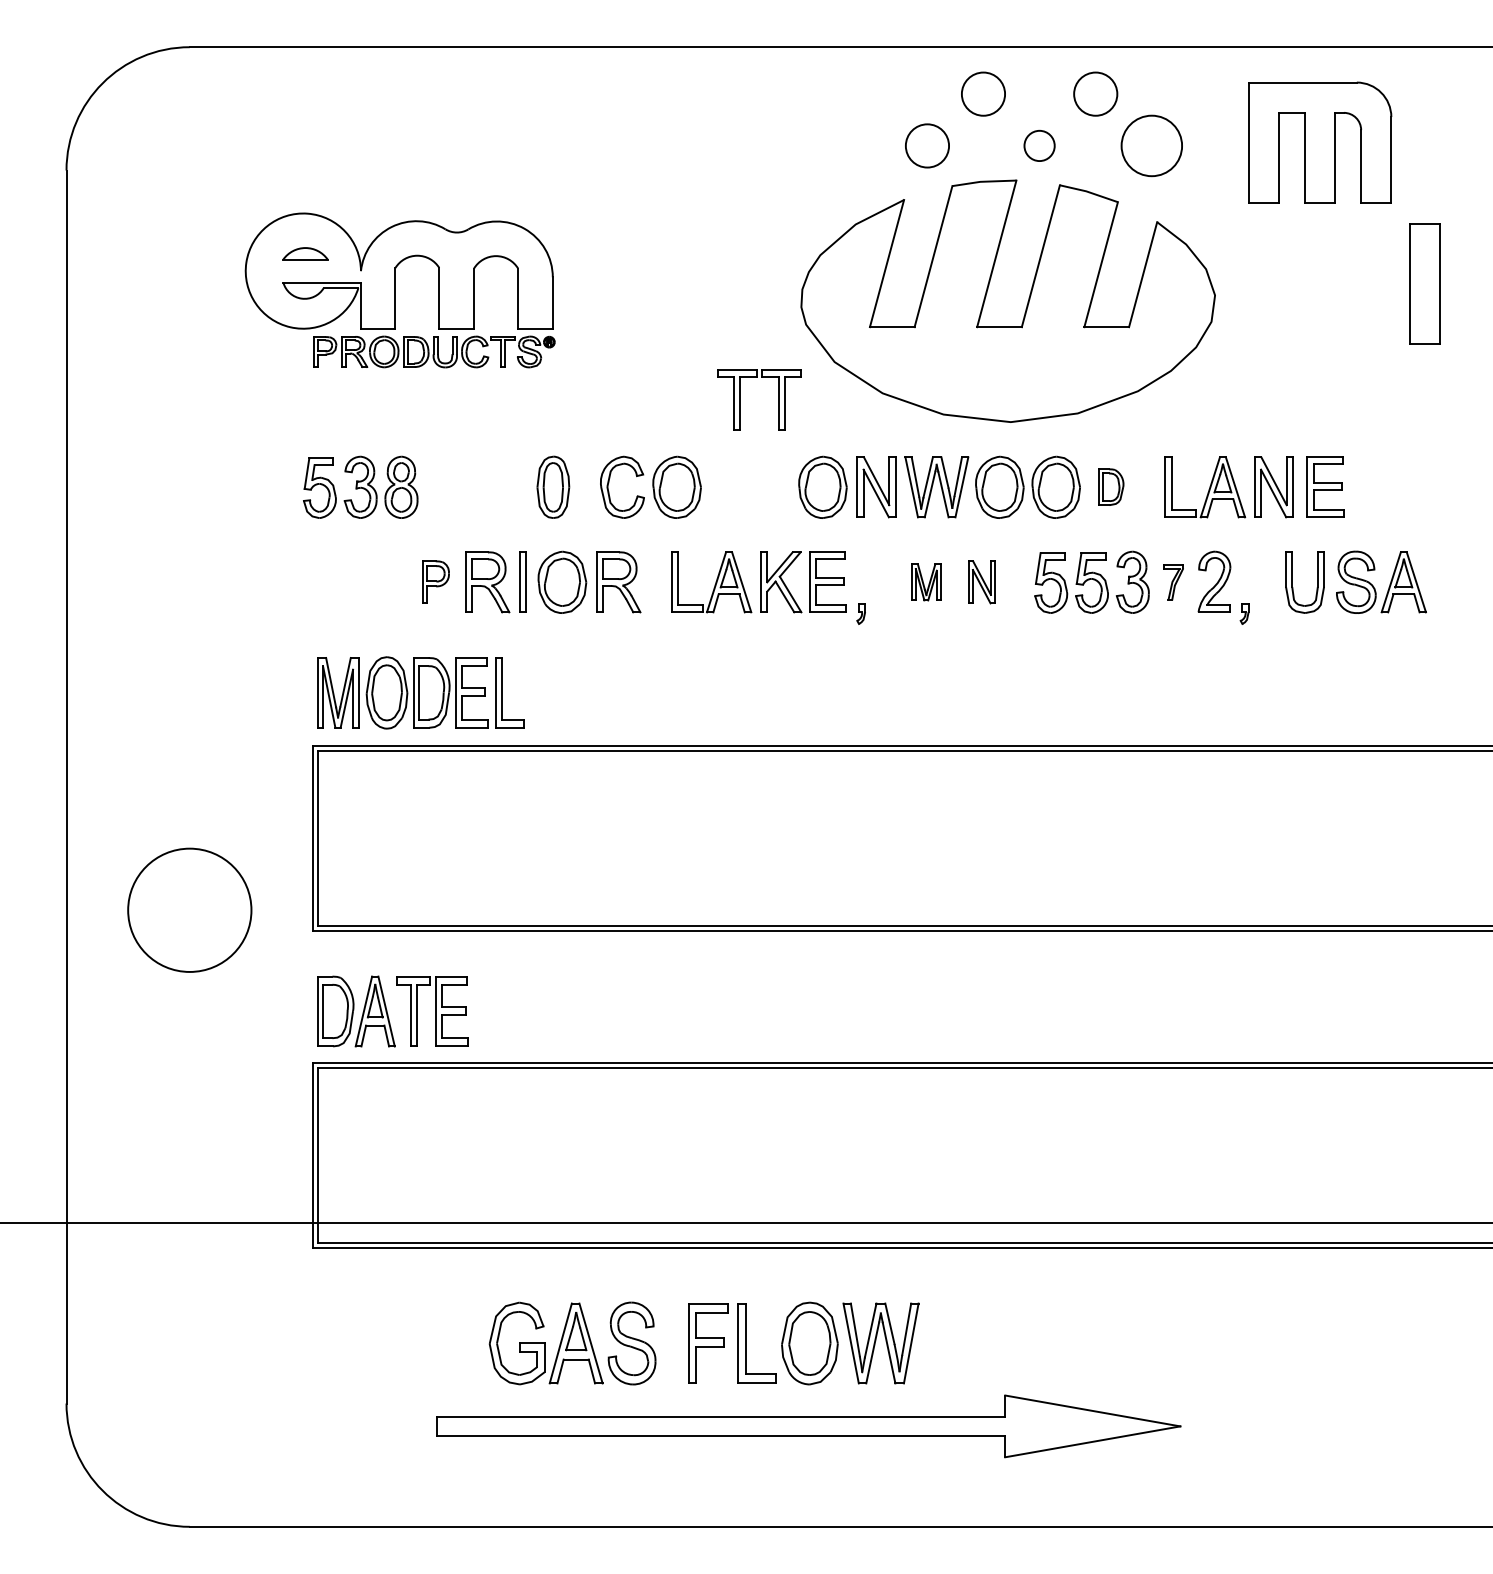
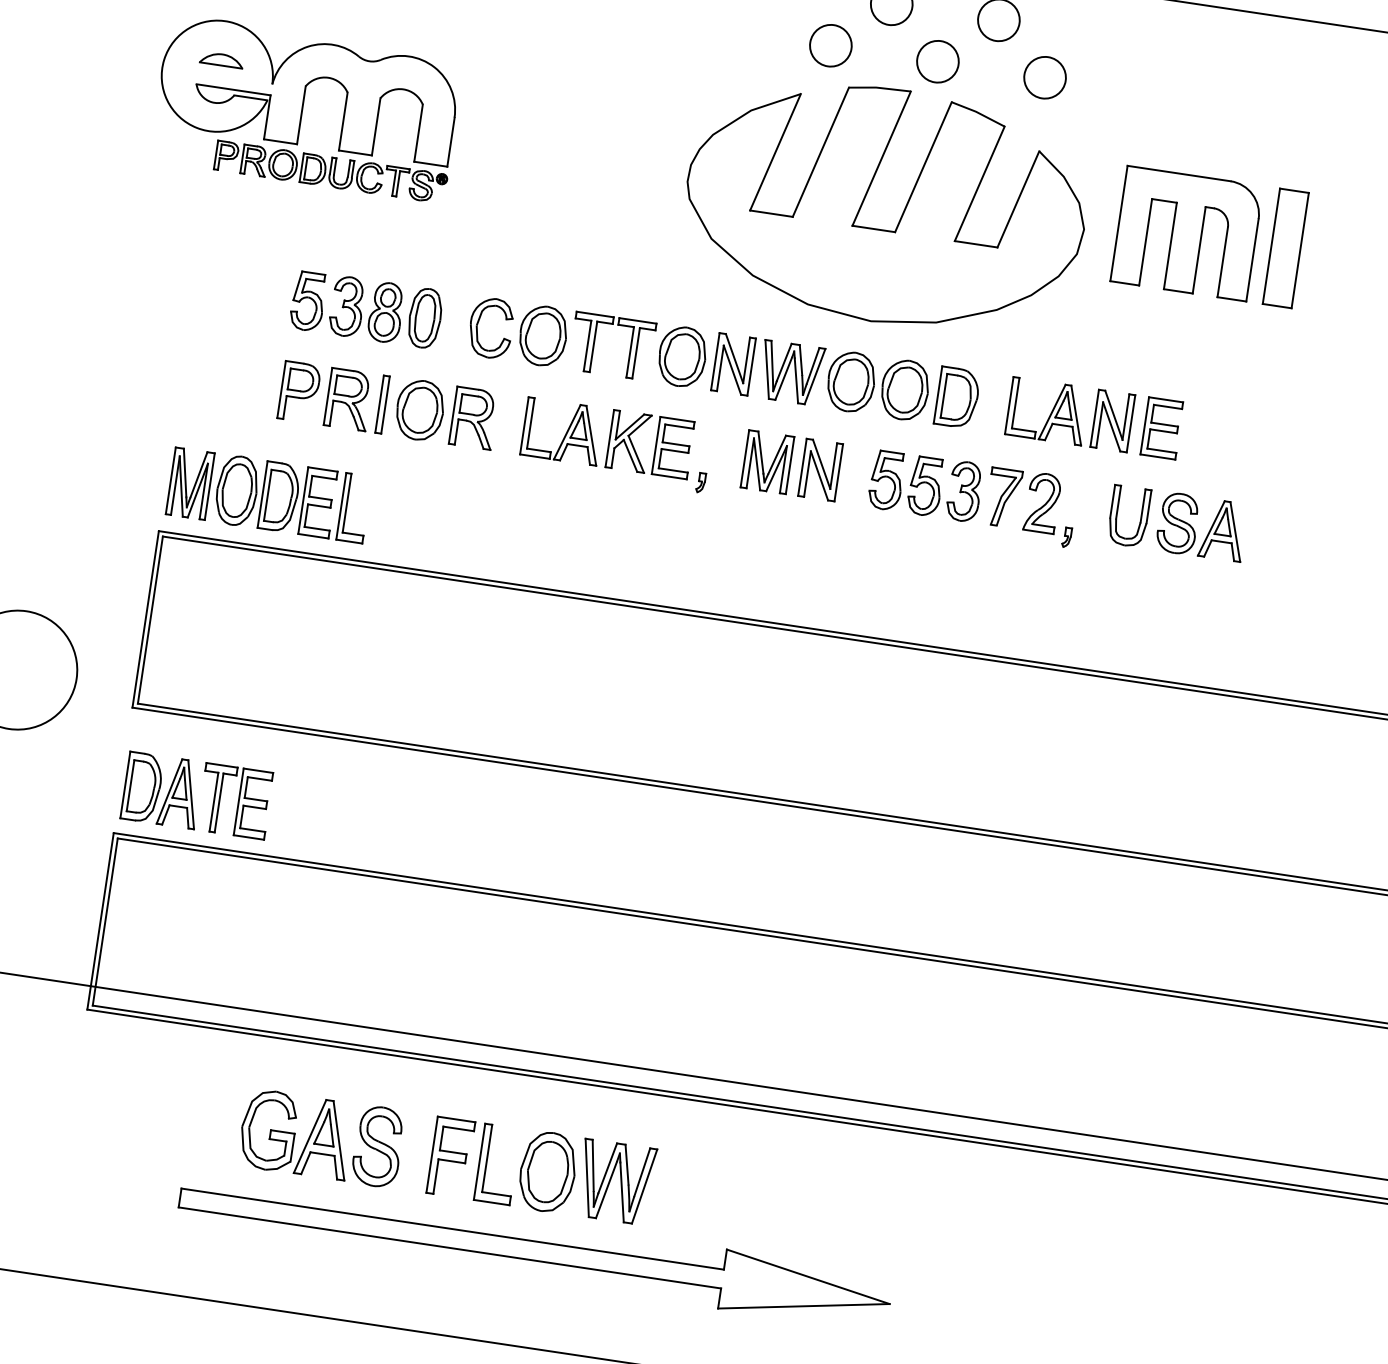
part: (1320, 142) -> (1187, 233), moved
circle: (1039, 145) -> (937, 61), size x1.43
circle: (1151, 145) -> (1044, 77), size x0.71
part: (740, 399) -> (594, 342), moved
part: (360, 486) -> (347, 305), moved
part: (1111, 486) -> (957, 397), size x1.67
part: (435, 581) -> (299, 391), size x1.43
part: (926, 582) -> (767, 462), size x1.67
part: (981, 582) -> (820, 470), size x1.43
part: (1173, 582) -> (1003, 497), size x1.67

